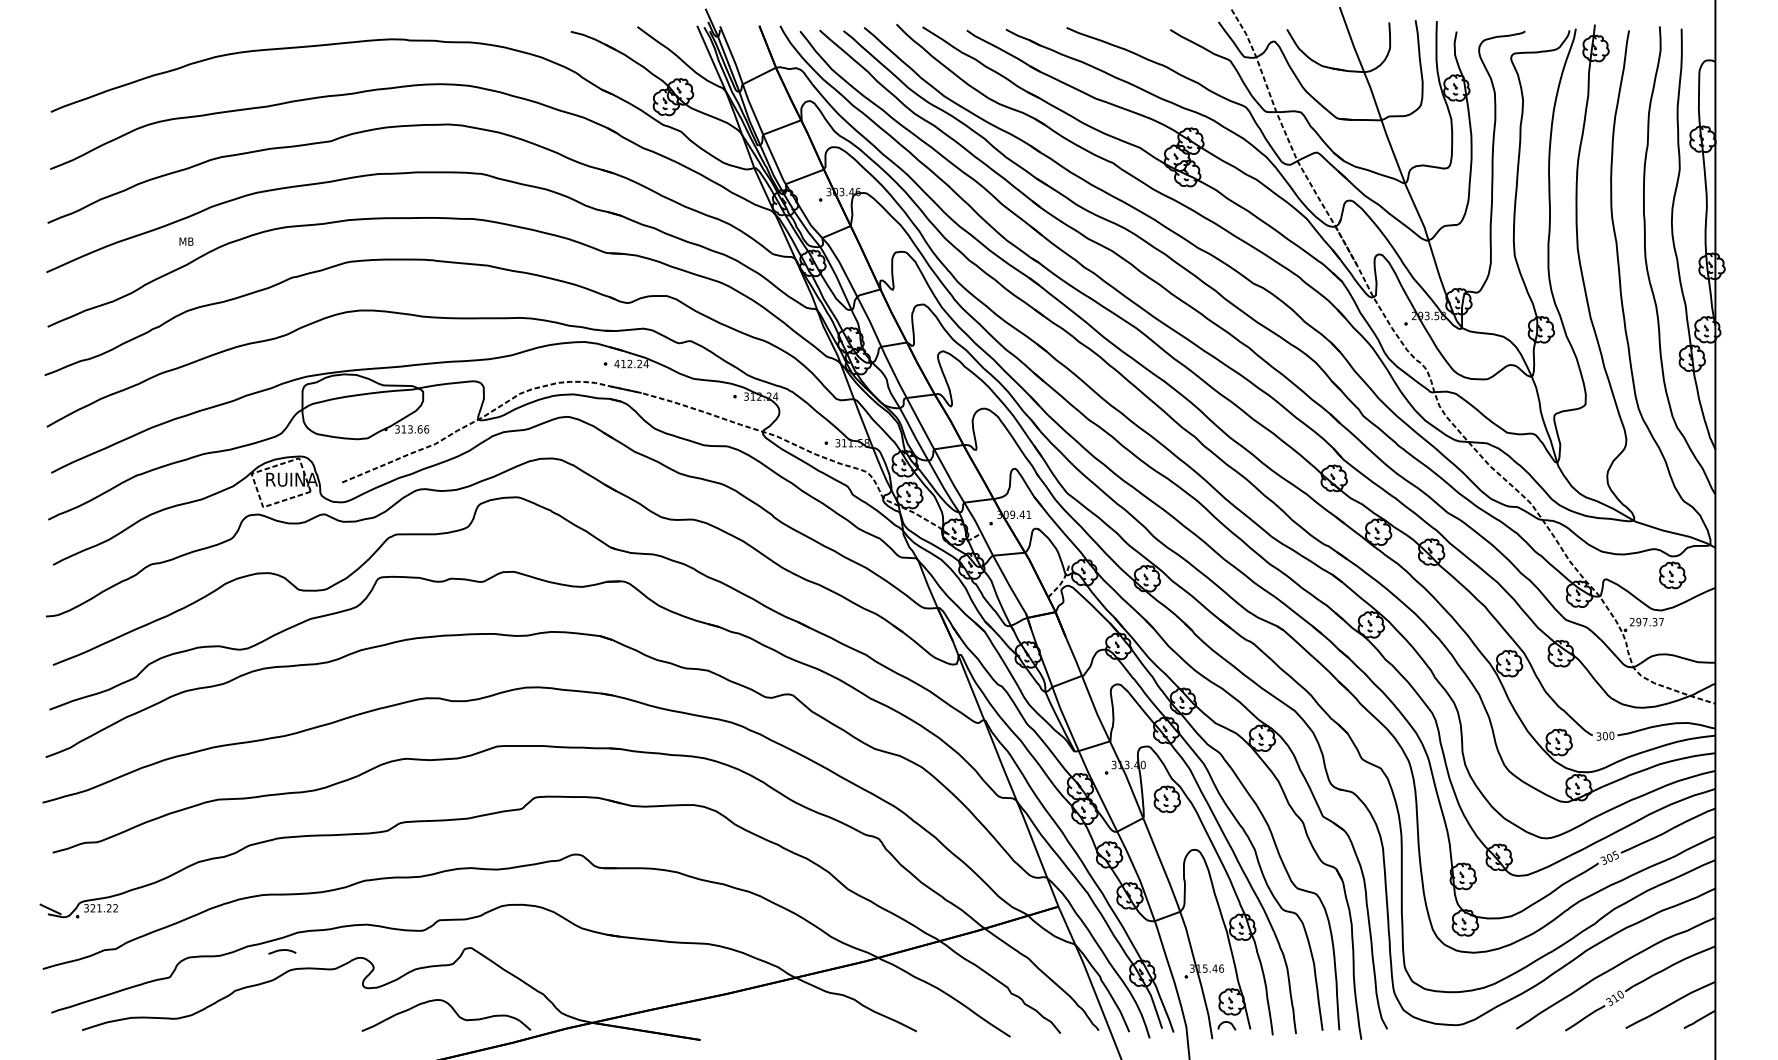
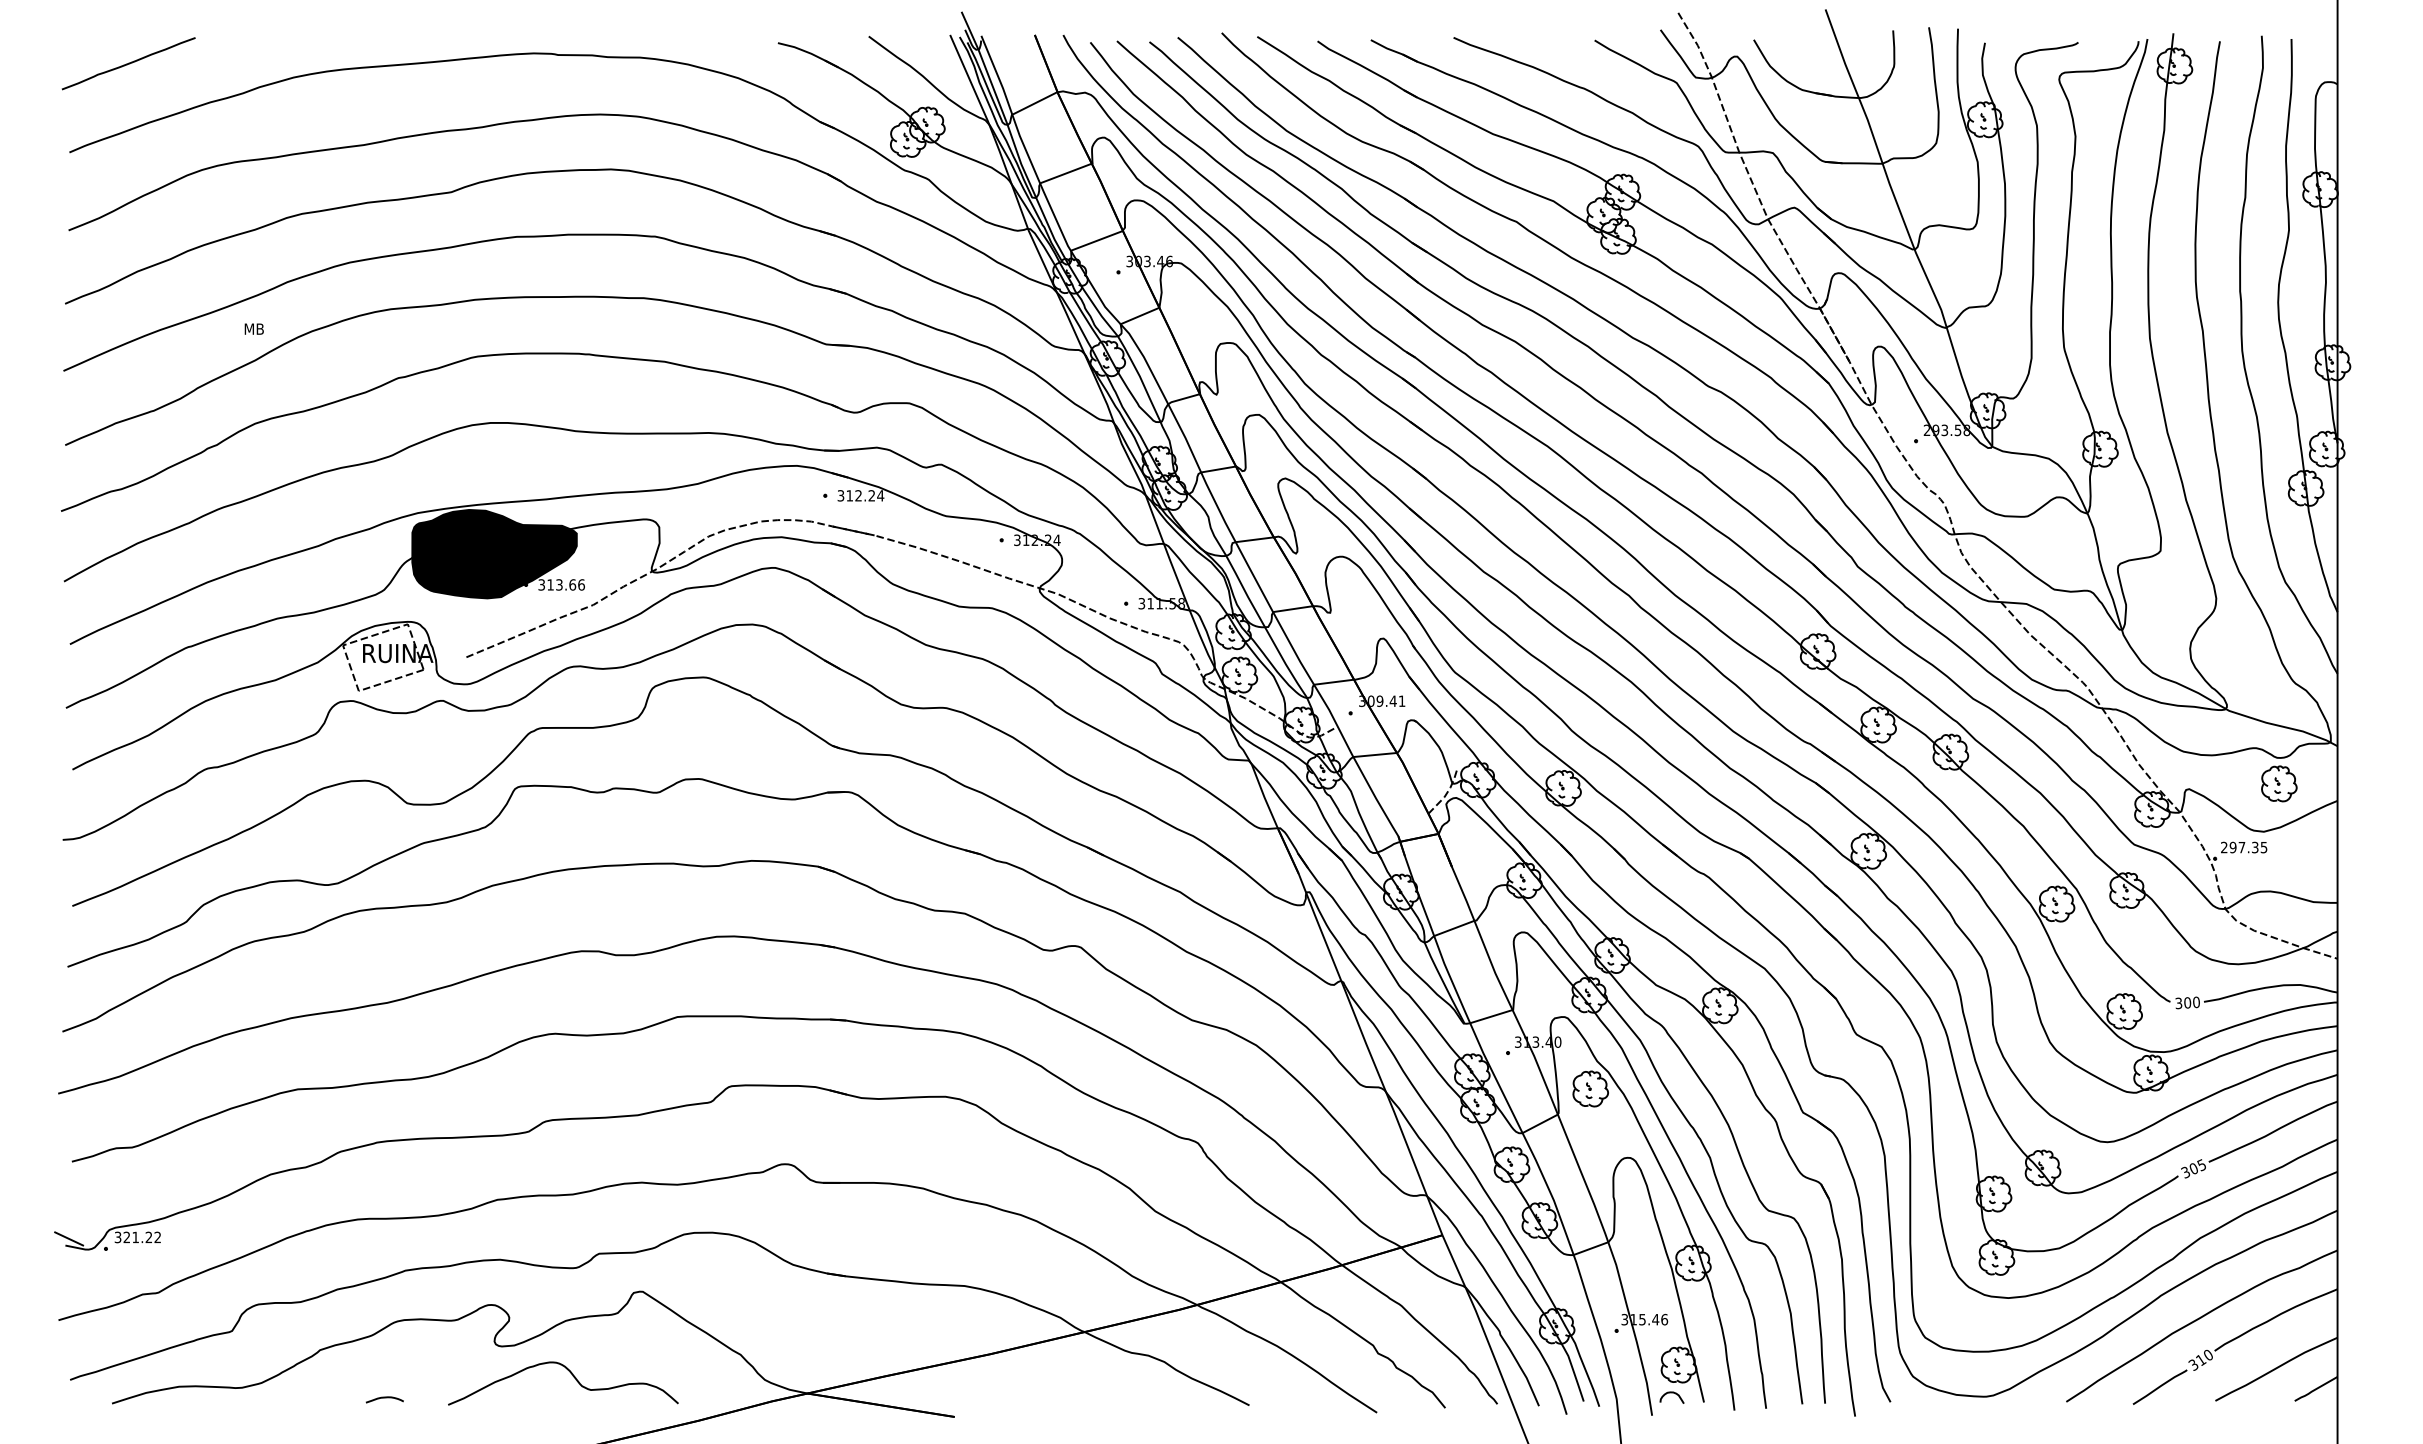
curve: (94, 46) -> (128, 63), added
text: (616, 363) -> (840, 495), 412.24 -> 312.24
fill: (362, 406) -> (494, 553), added
text: (1661, 622) -> (2263, 847), 297.37 -> 297.35
curve: (282, 950) -> (384, 1398), moved
curve: (453, 1010) -> (572, 1376), moved

